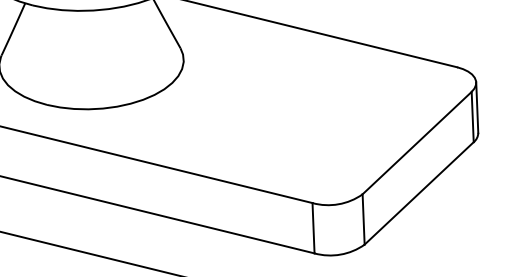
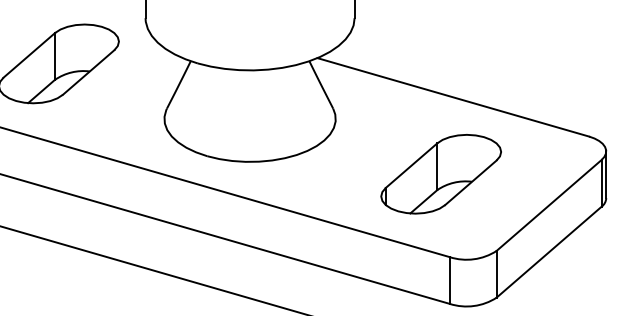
part: (298, 114) -> (440, 174), added

